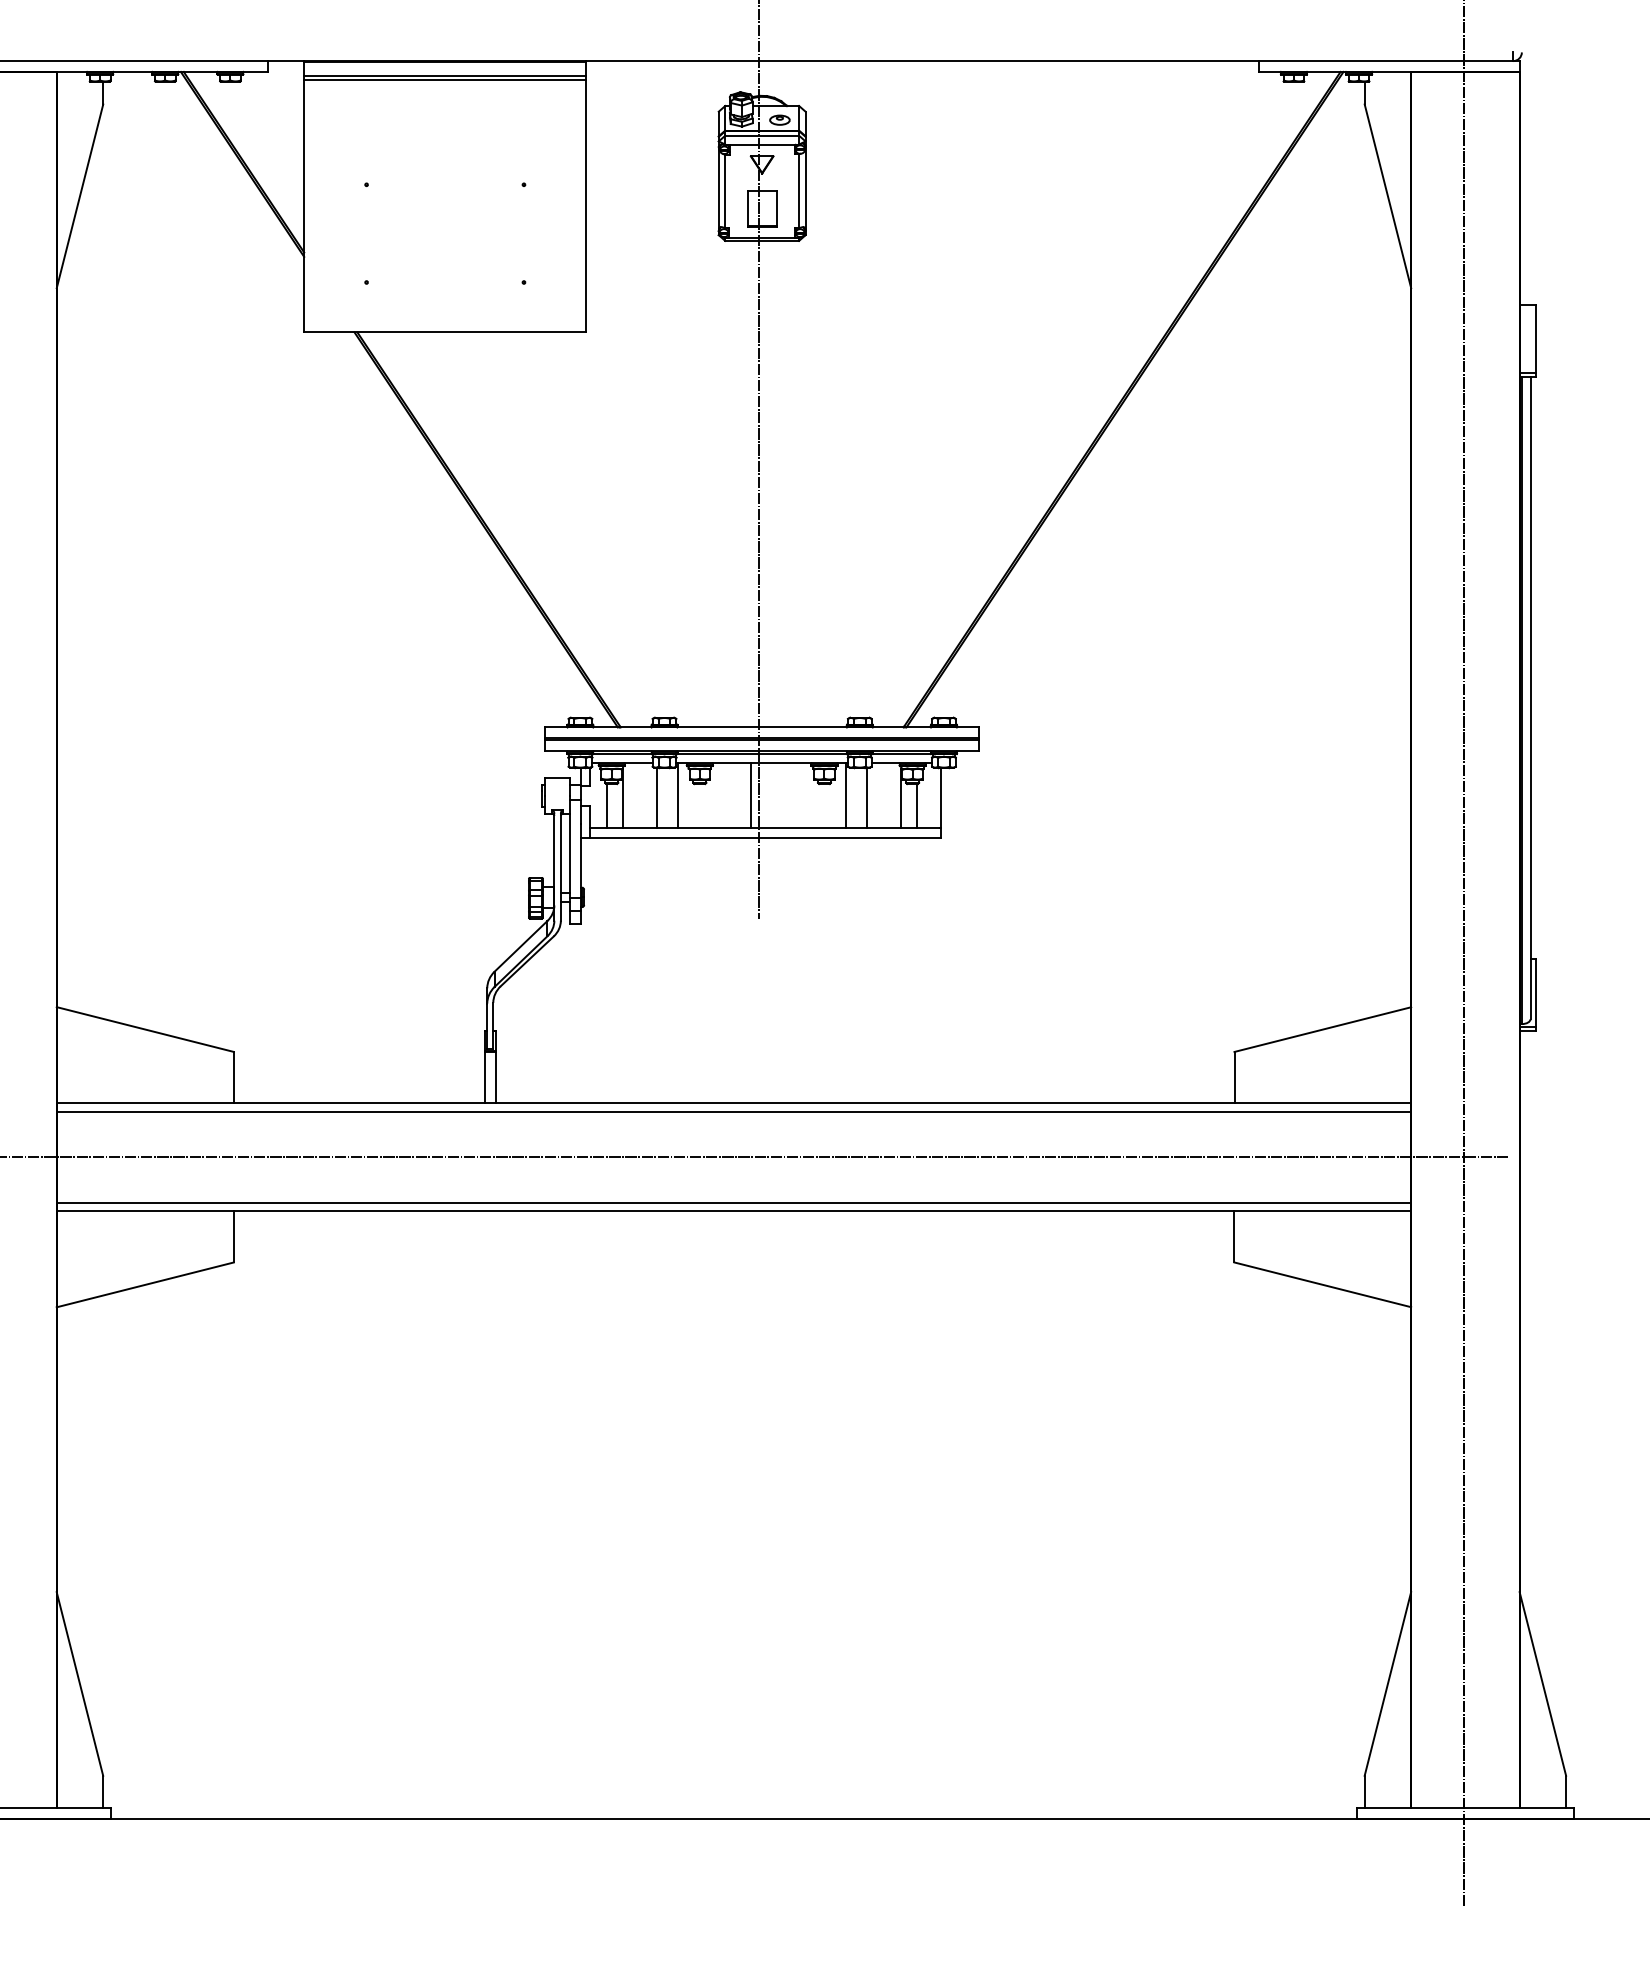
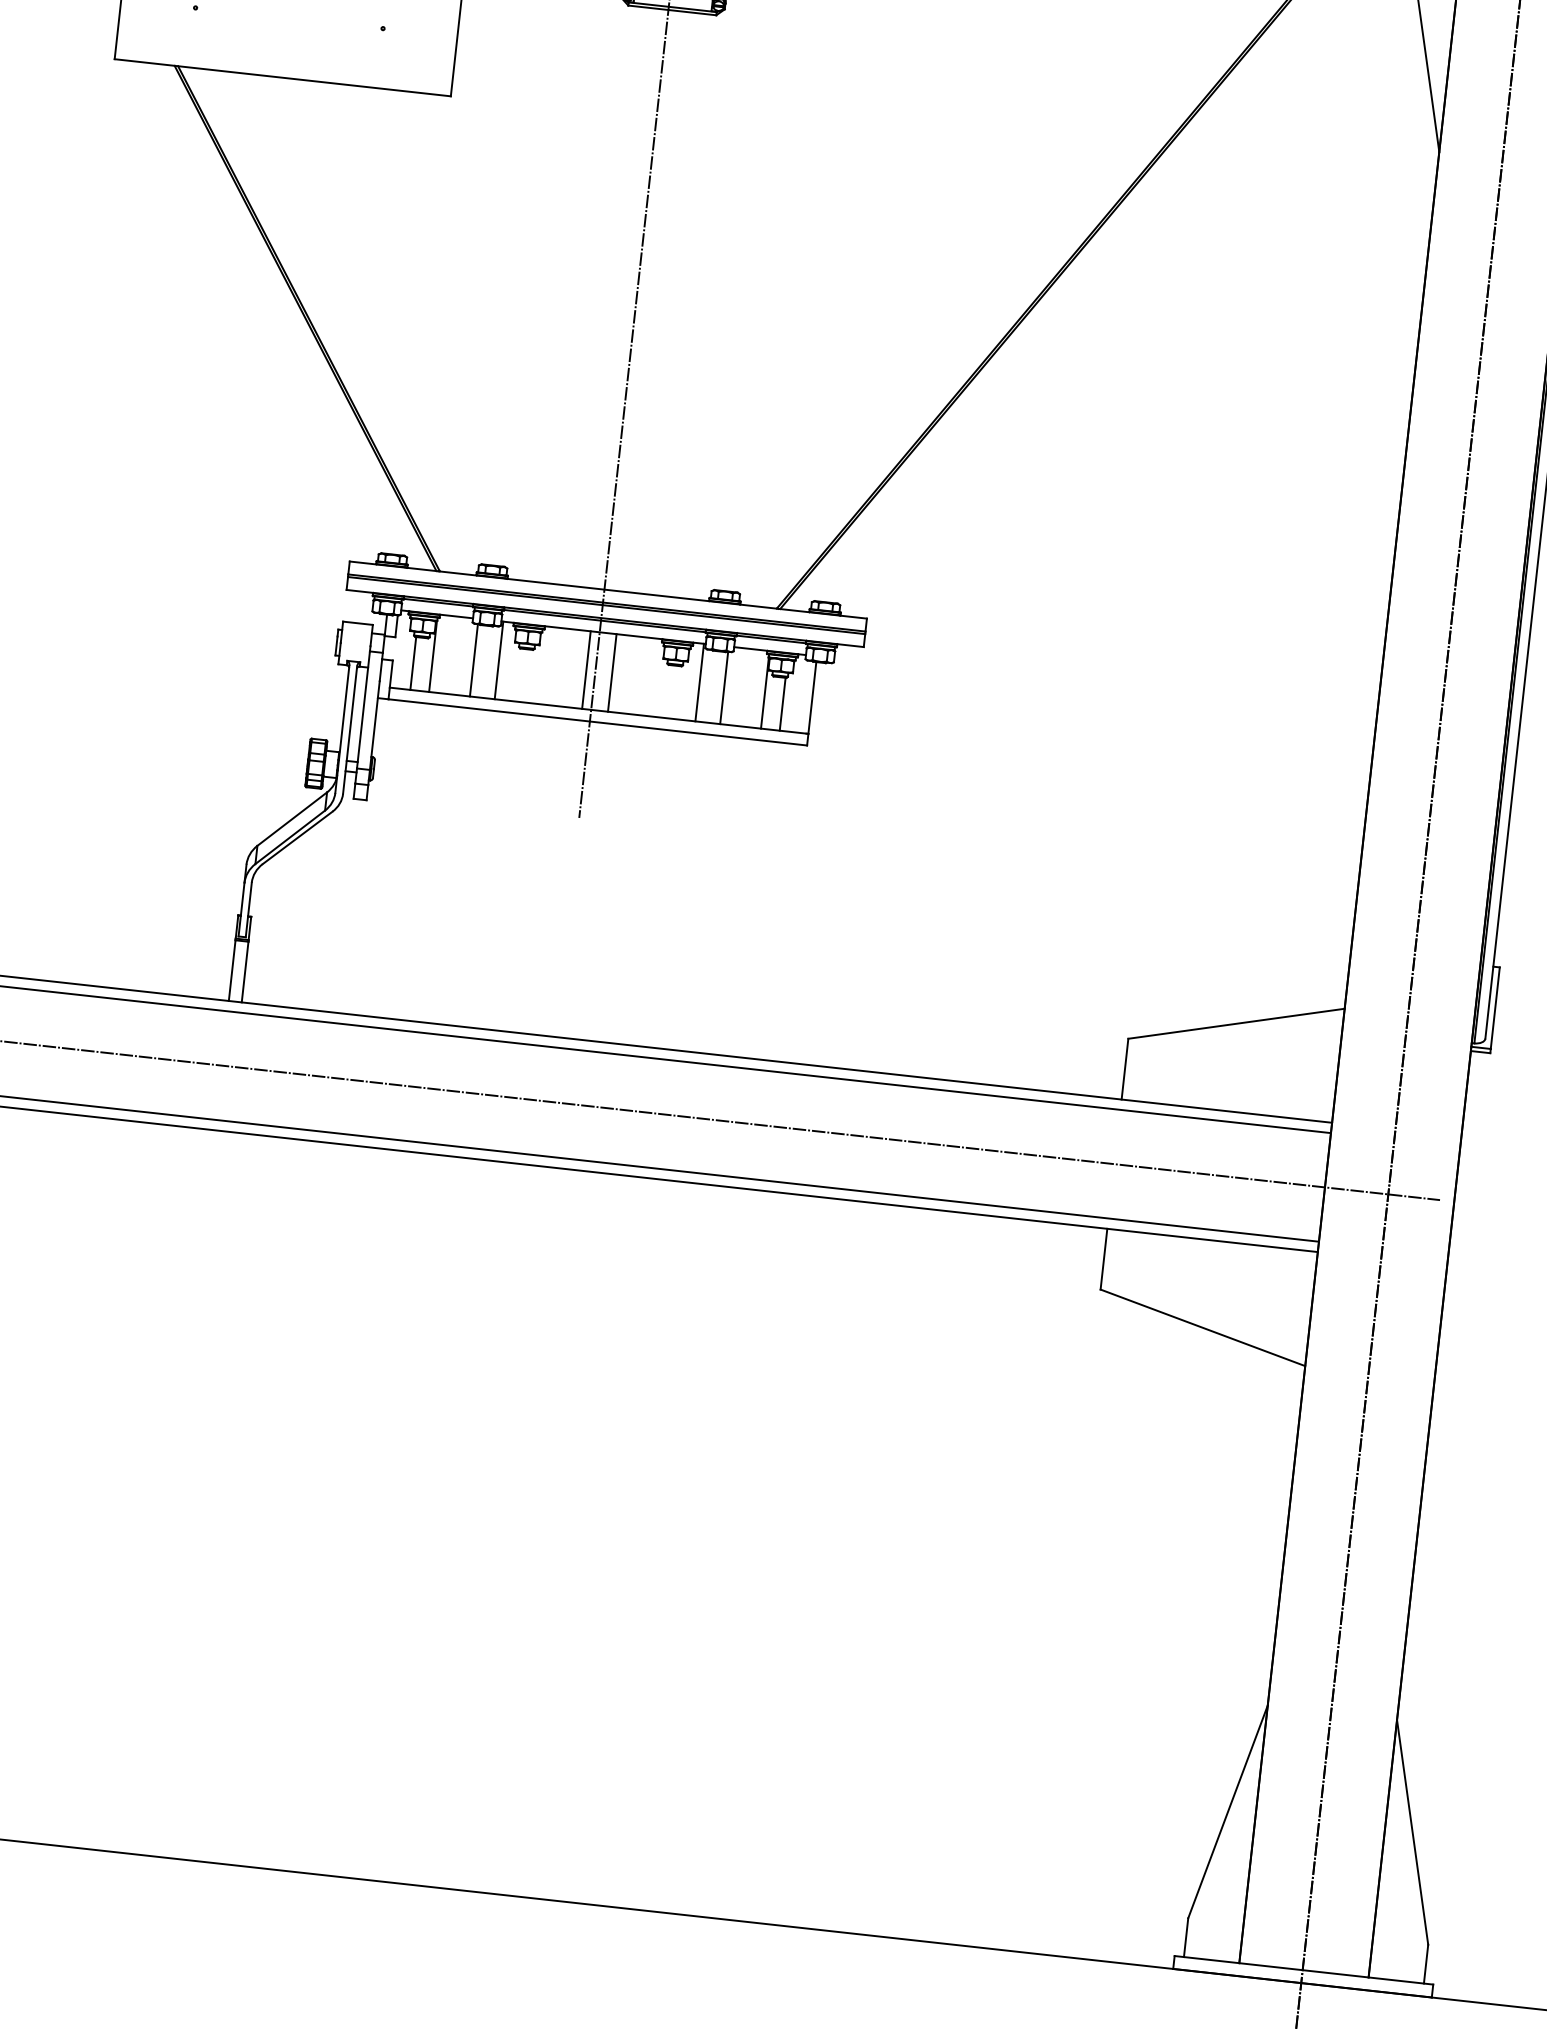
line: (773, 795) -> (612, 672), added

